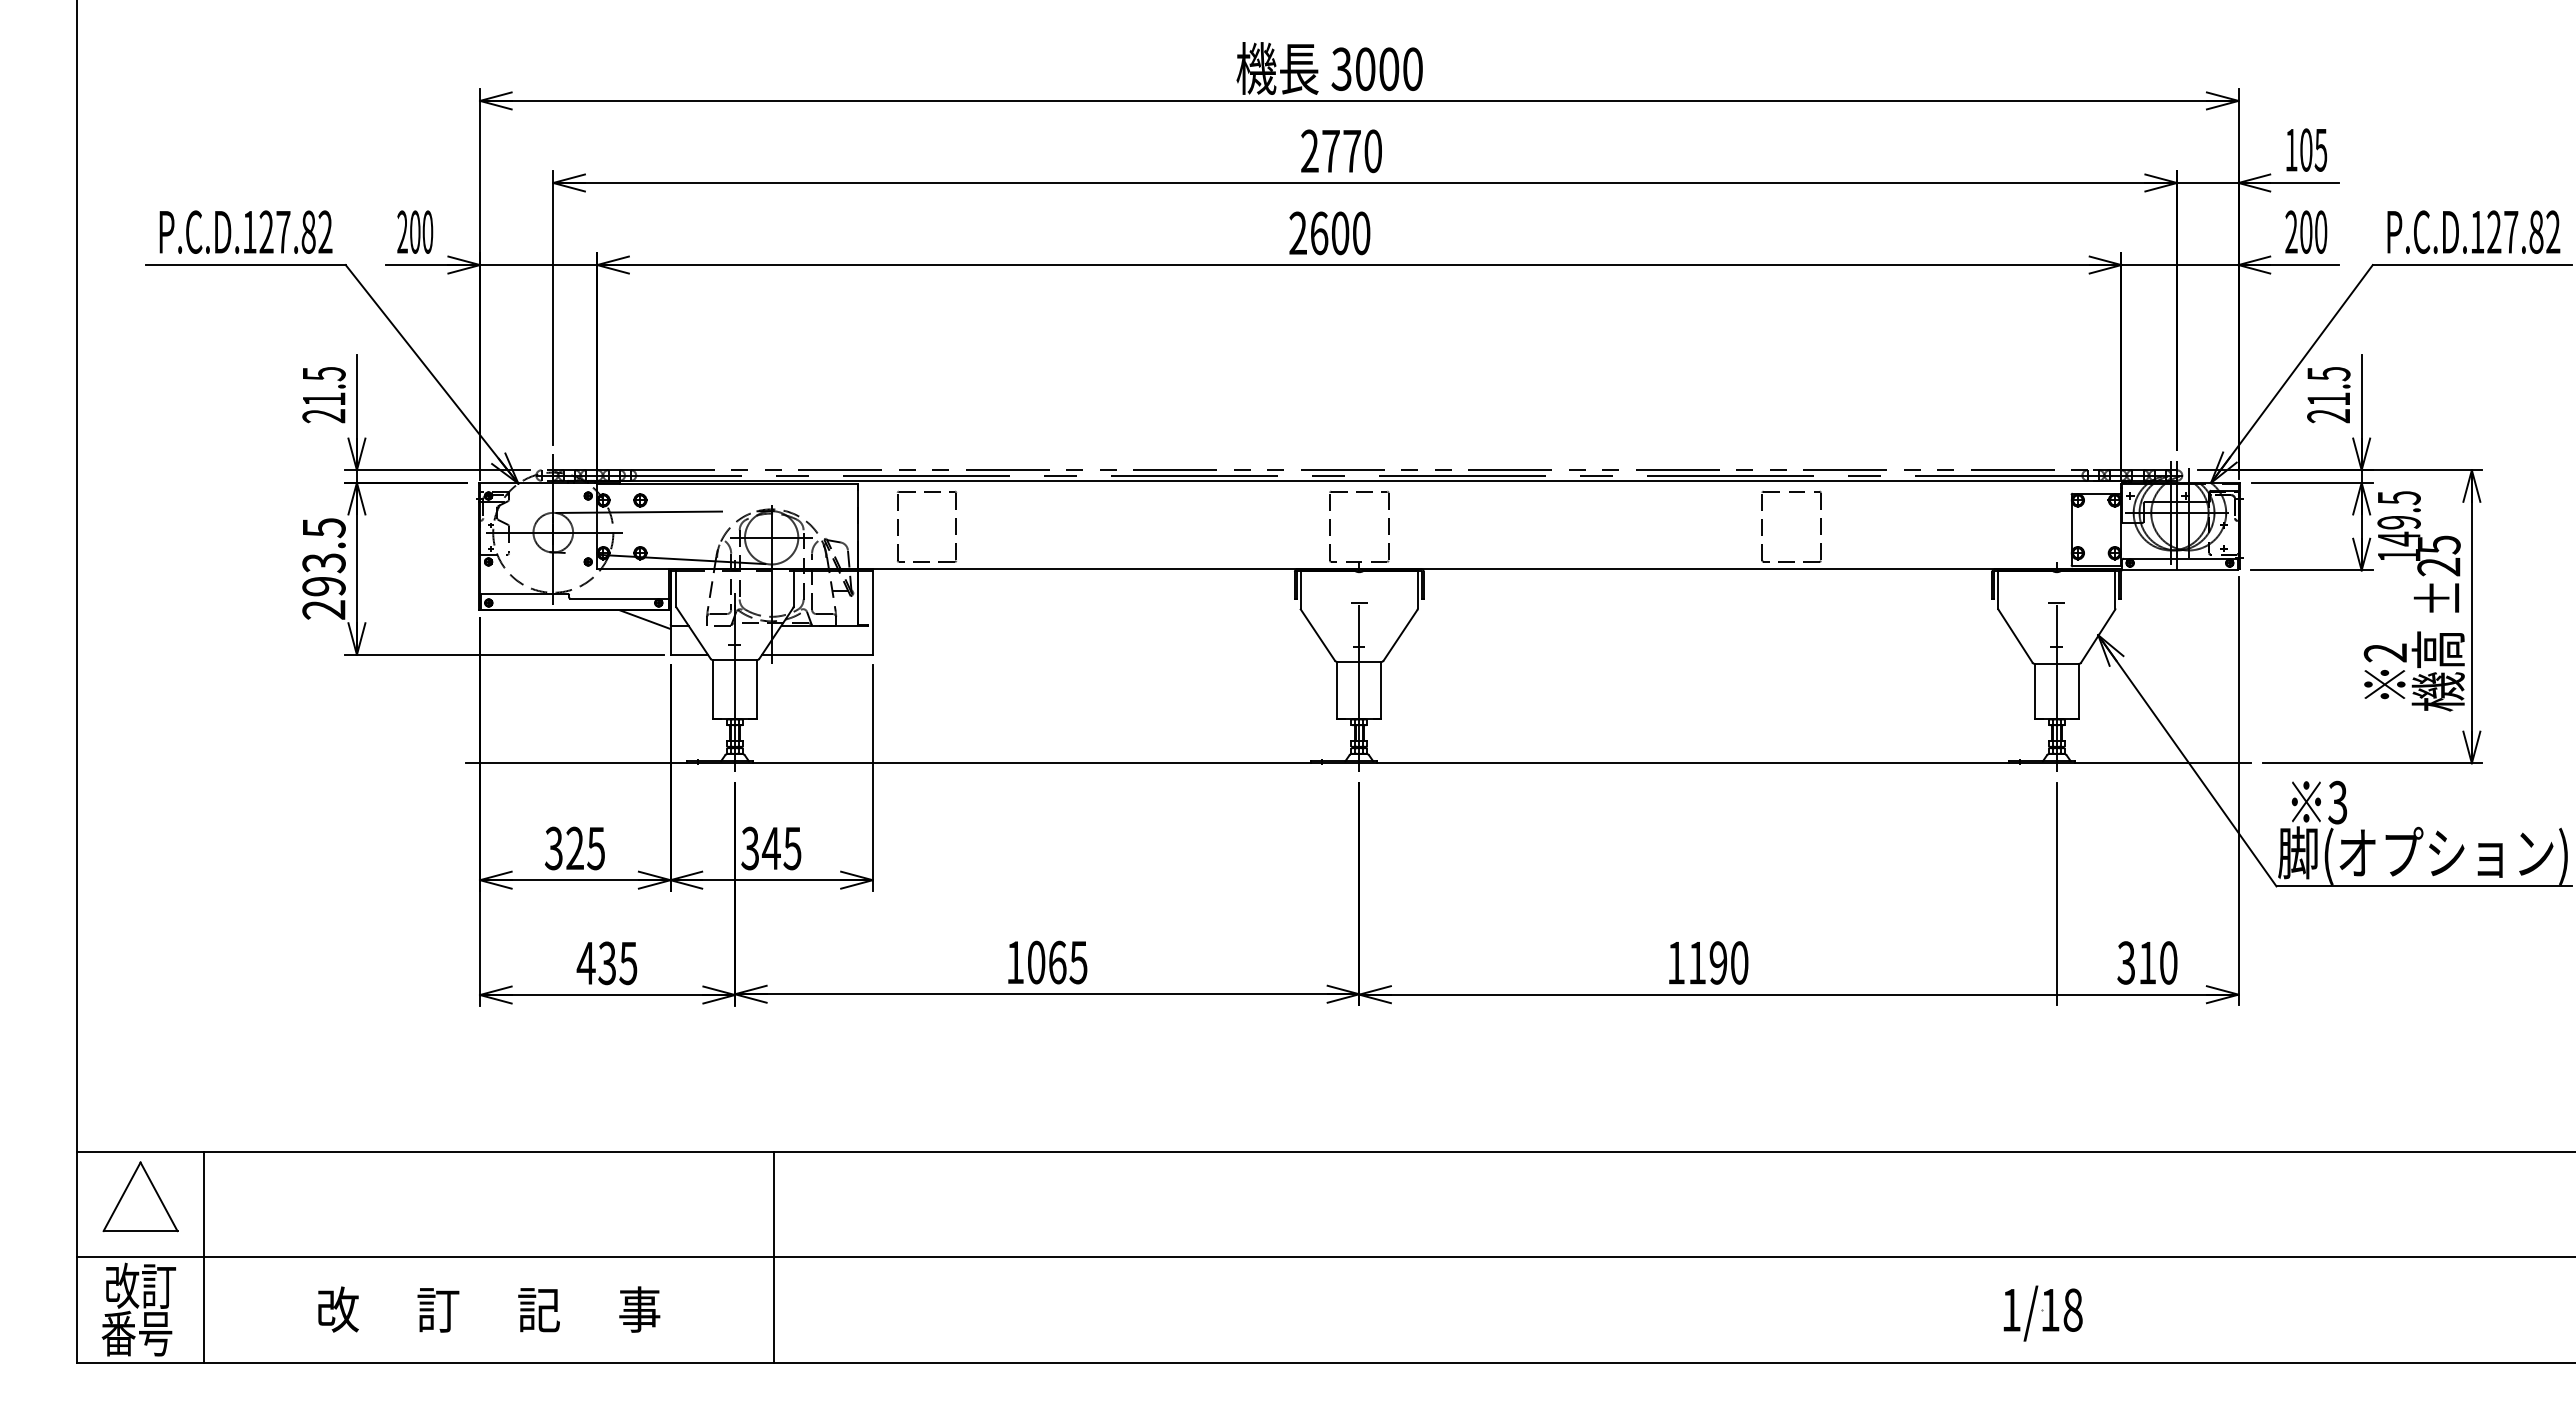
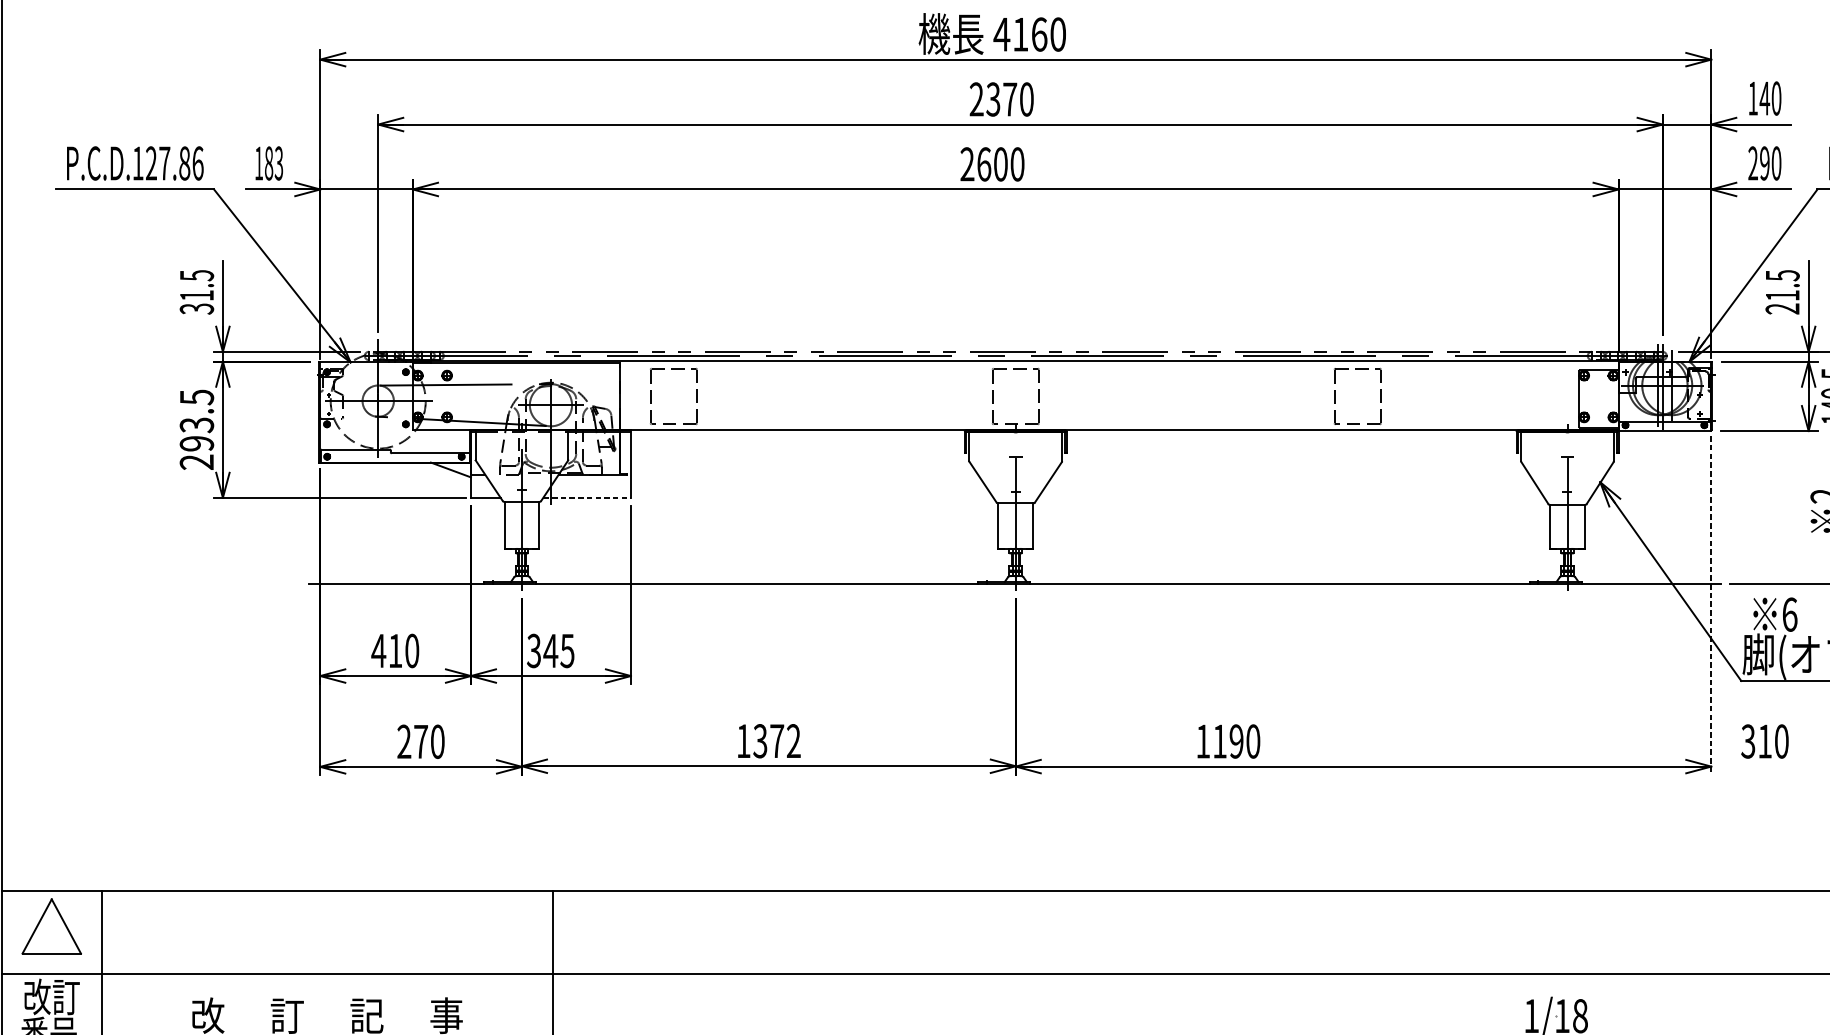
text: (1365, 69) -> (1020, 34), 3000 -> 4160
text: (2313, 149) -> (1770, 98), 105 -> 140
text: (1330, 151) -> (993, 99), 2770 -> 2370
text: (325, 231) -> (198, 162), P.C.D.127.82 -> P.C.D.127.86
text: (415, 231) -> (269, 162), 200 -> 183
text: (2306, 231) -> (1765, 162), 200 -> 290
text: (324, 416) -> (197, 309), 21.5 -> 31.5
line: (817, 654) -> (587, 497), solid -> dashed
line: (2238, 791) -> (1711, 605), solid -> dashed
text: (2337, 802) -> (1789, 614), 3 -> 6
text: (574, 848) -> (395, 650), 325 -> 410
line: (2056, 893) -> (1567, 686), removed
text: (1057, 962) -> (777, 741), 1065 -> 1372
text: (1708, 962) -> (1228, 741), moved
text: (2147, 962) -> (1765, 741), moved
text: (606, 963) -> (420, 741), 435 -> 270

